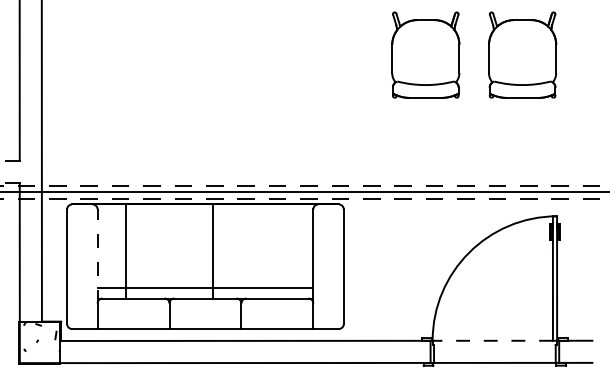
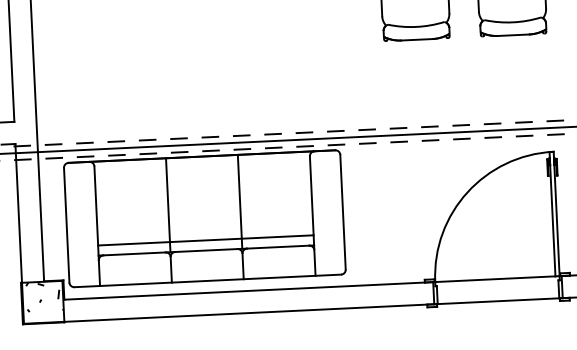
line: (125, 251) -> (168, 205), moved
line: (213, 251) -> (240, 201), moved
line: (97, 255) -> (96, 212), dashed -> solid
line: (492, 340) -> (495, 278), dashed -> solid

